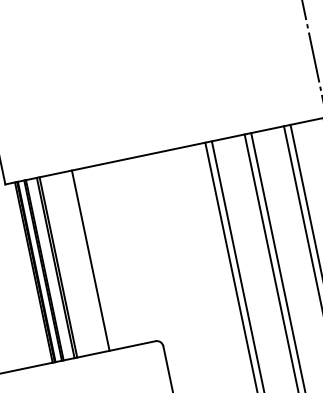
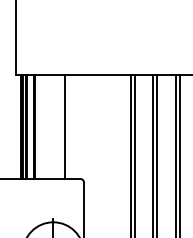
line: (90, 261) -> (64, 127), moved

